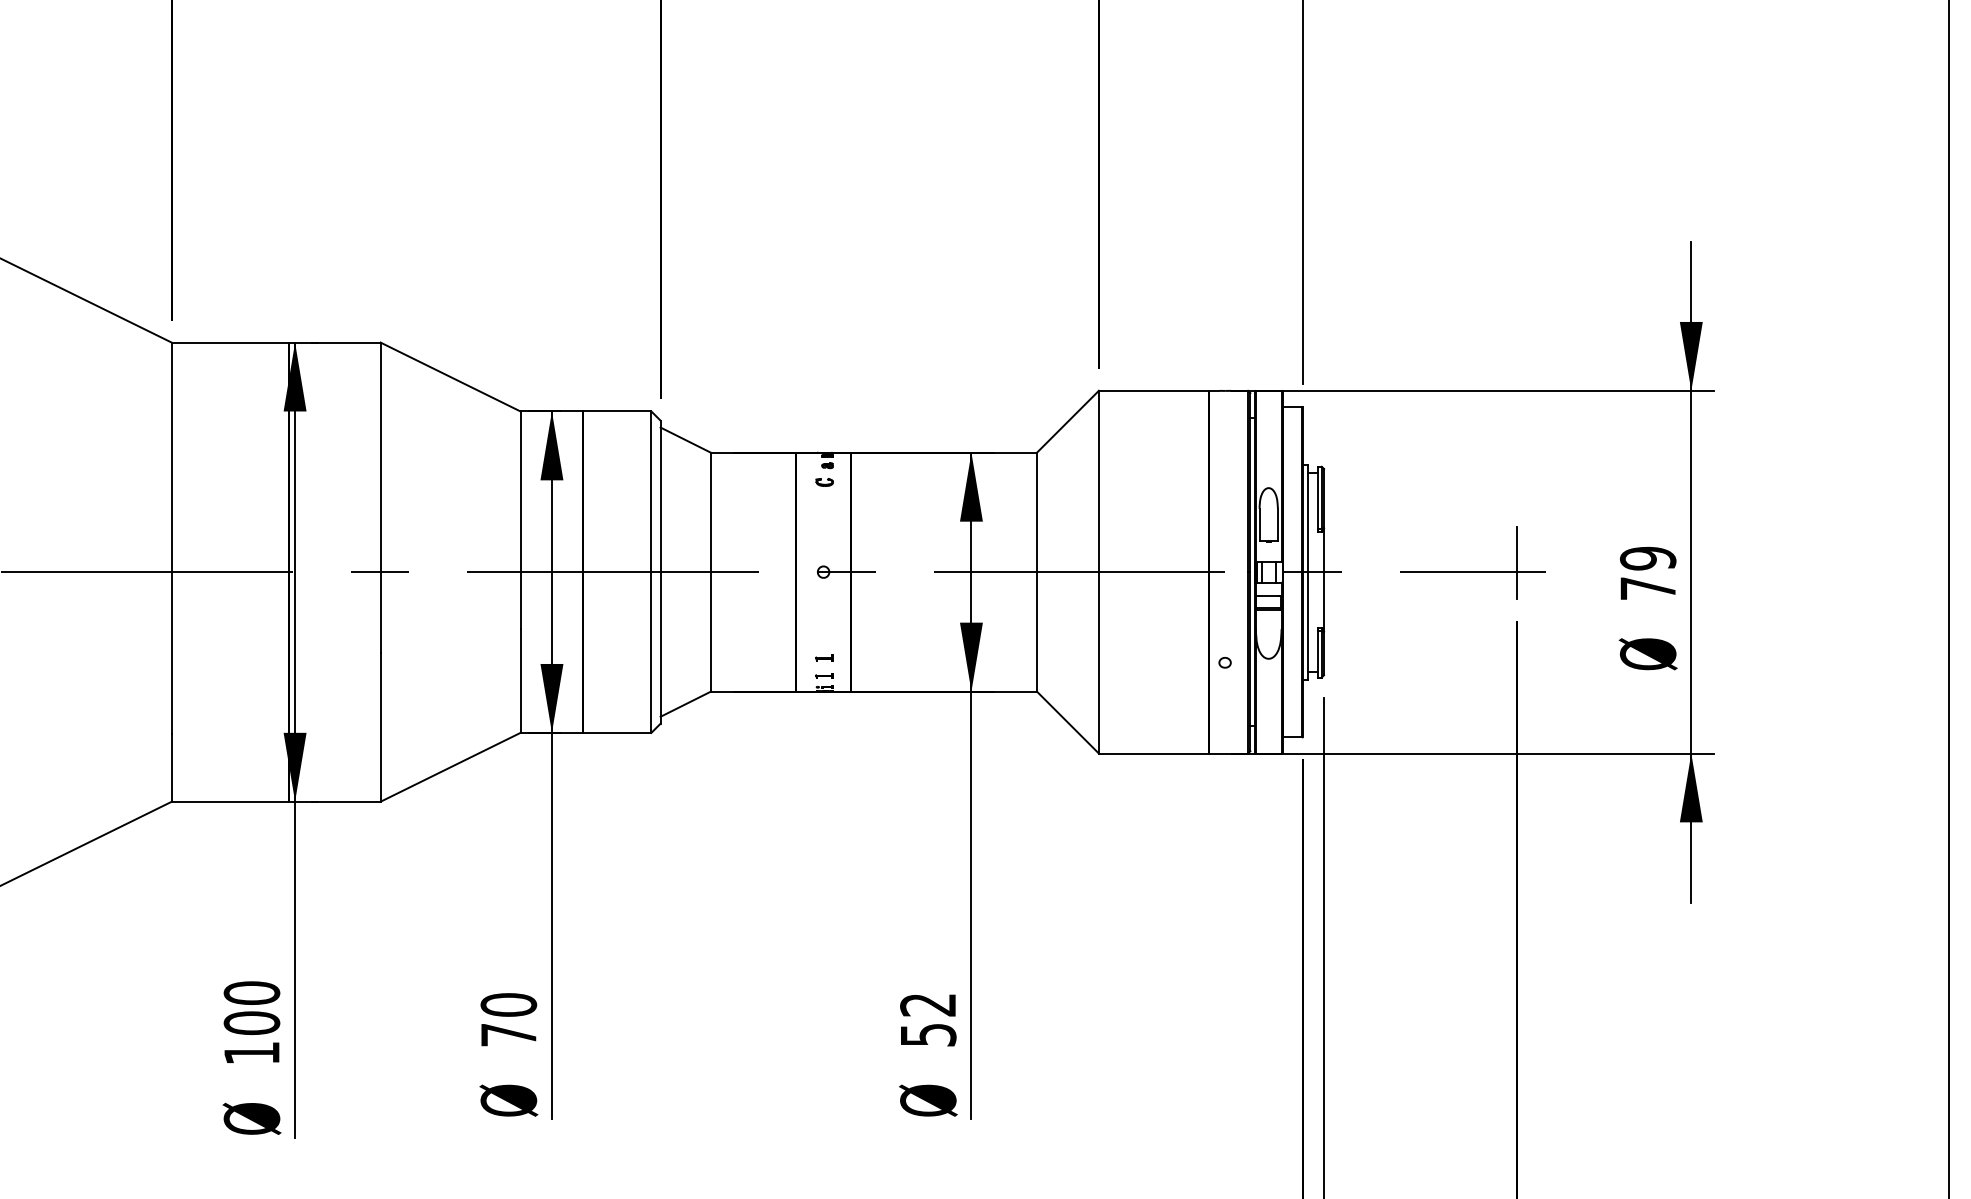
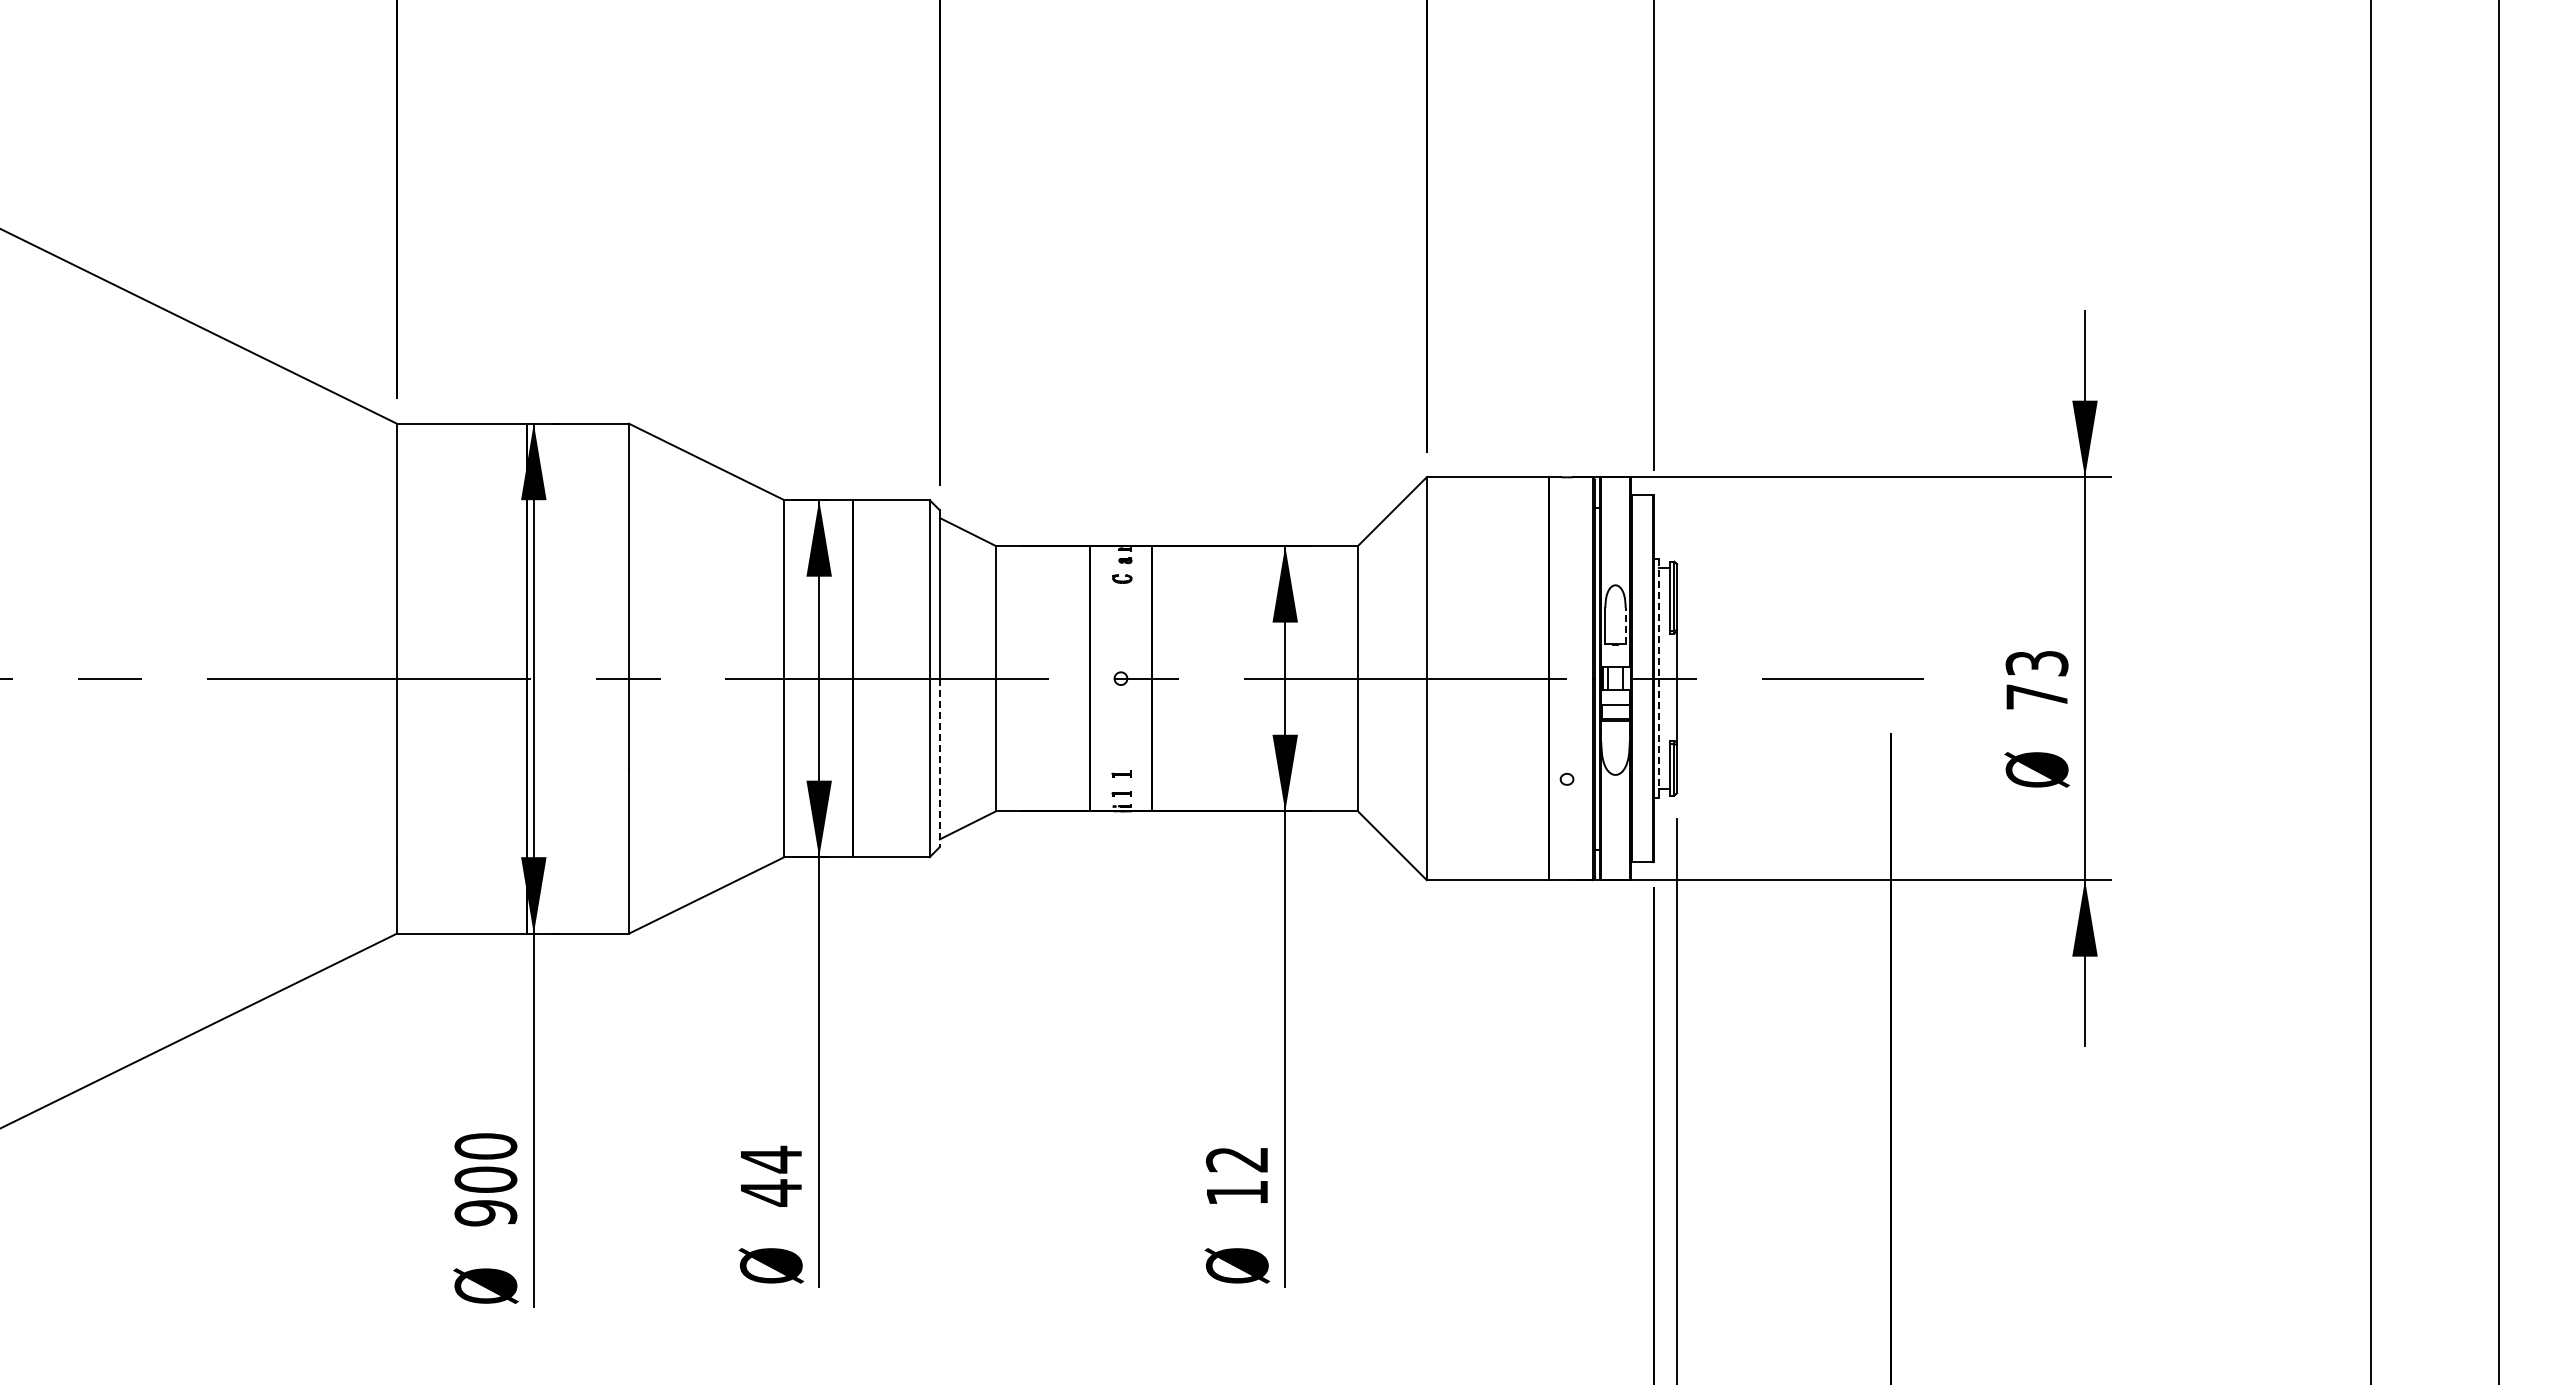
line: (1277, 524) -> (1625, 625), solid -> dashed
text: (1647, 558) -> (2036, 663), 79 -> 73
line: (1516, 563) -> (1890, 668), removed
line: (1307, 572) -> (1658, 678), solid -> dashed
line: (660, 648) -> (939, 763), solid -> dashed
text: (508, 1019) -> (770, 1175), 70 -> 44
text: (928, 1034) -> (1237, 1192), 52 -> 12
text: (251, 1053) -> (485, 1213), 100 -> 900

